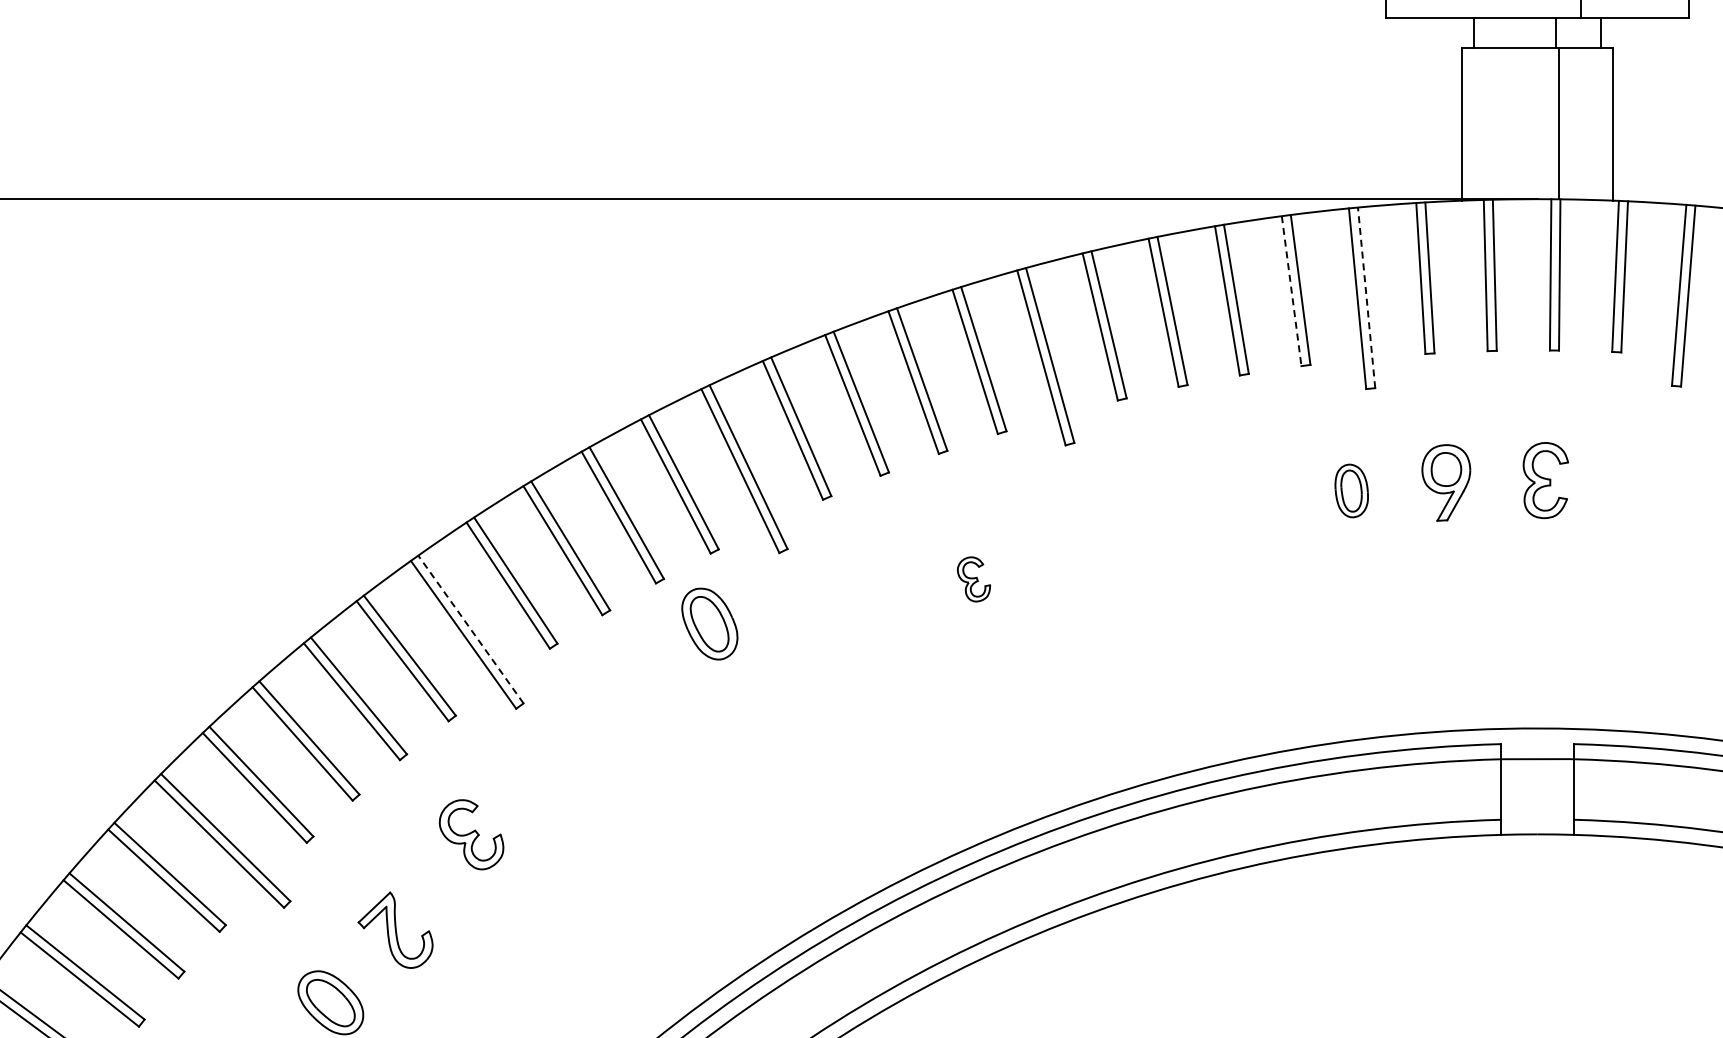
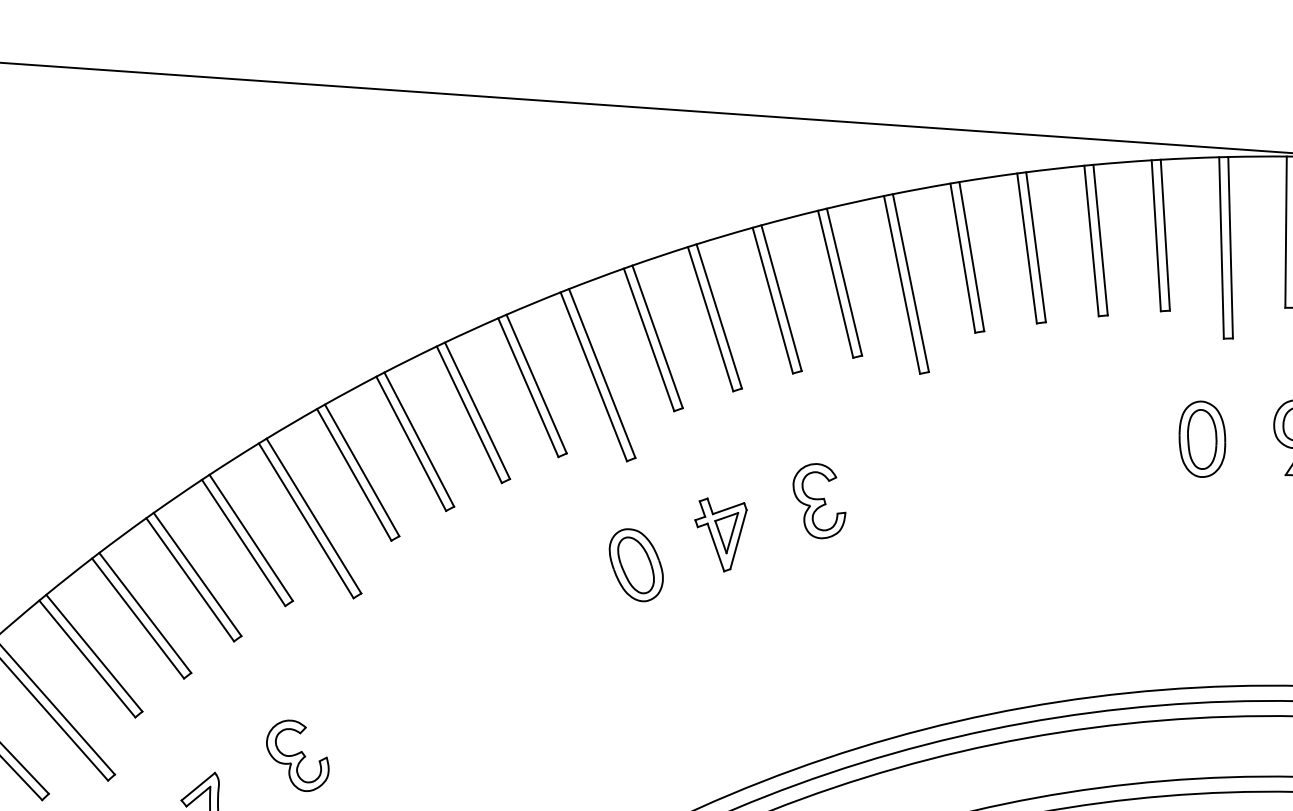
line: (1291, 291) -> (1156, 236), dashed -> solid
line: (1366, 297) -> (1230, 247), dashed -> solid
part: (1351, 490) -> (1202, 438), size x1.43
part: (973, 579) -> (818, 501), size x1.67
part: (876, 620) -> (719, 535), added
part: (709, 623) -> (635, 564), moved
line: (470, 629) -> (313, 516), dashed -> solid
part: (471, 834) -> (297, 755), moved

